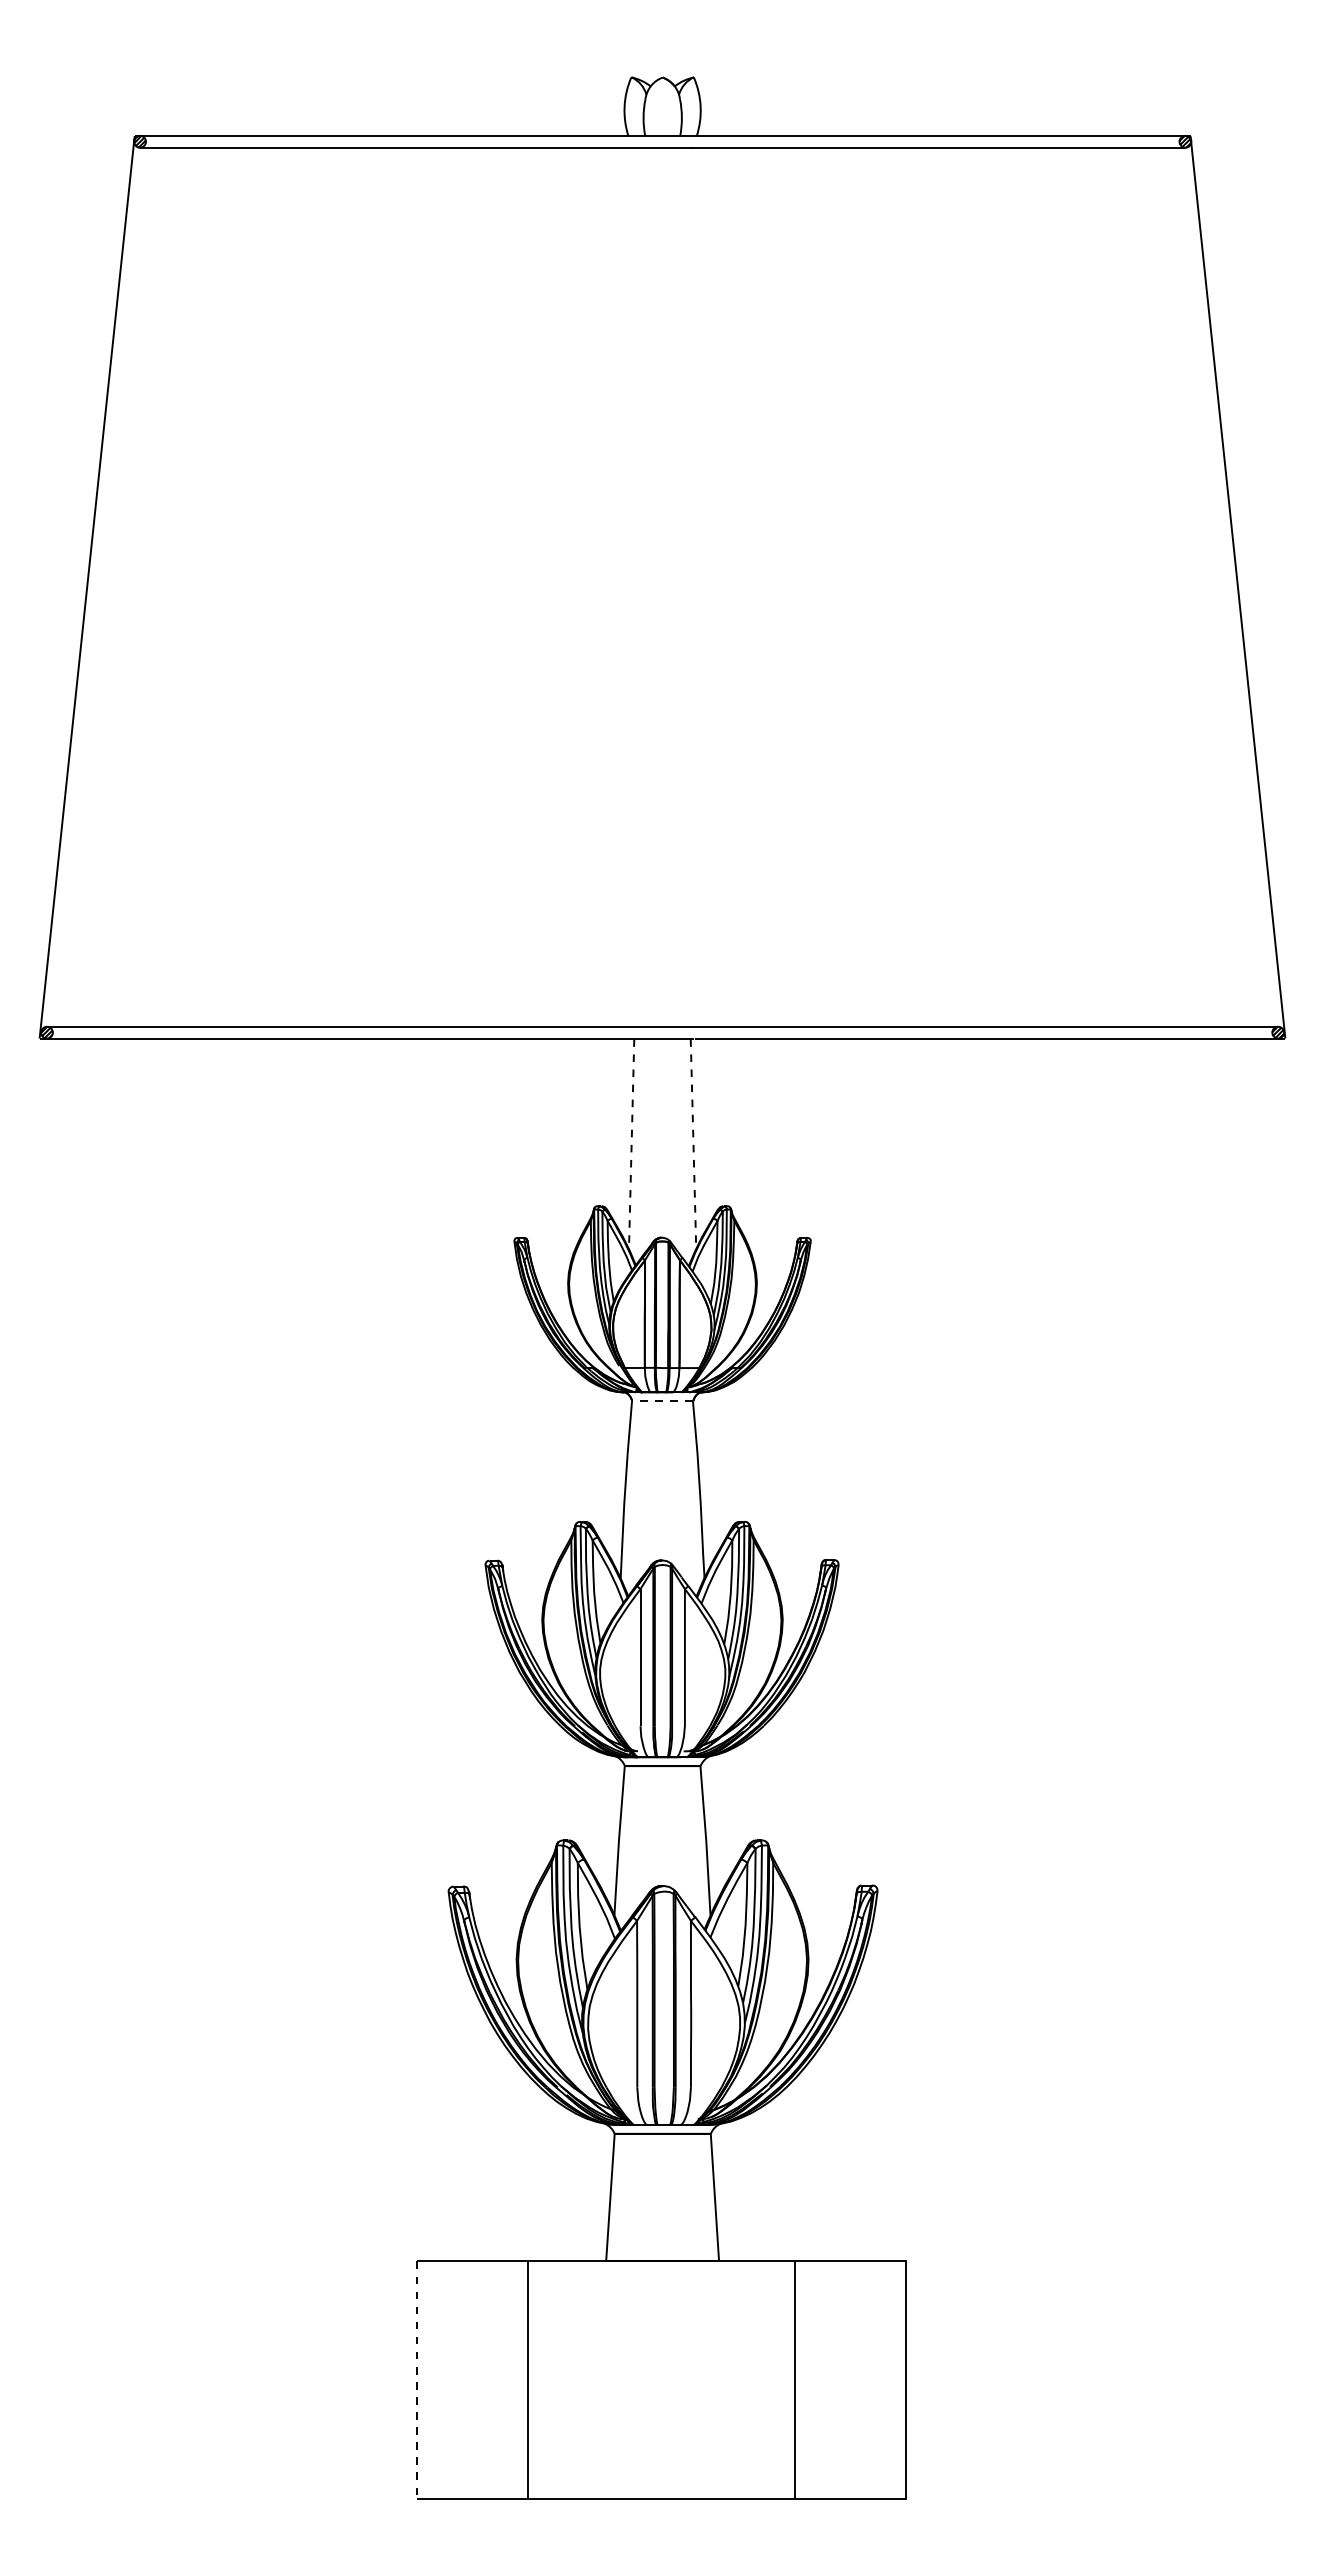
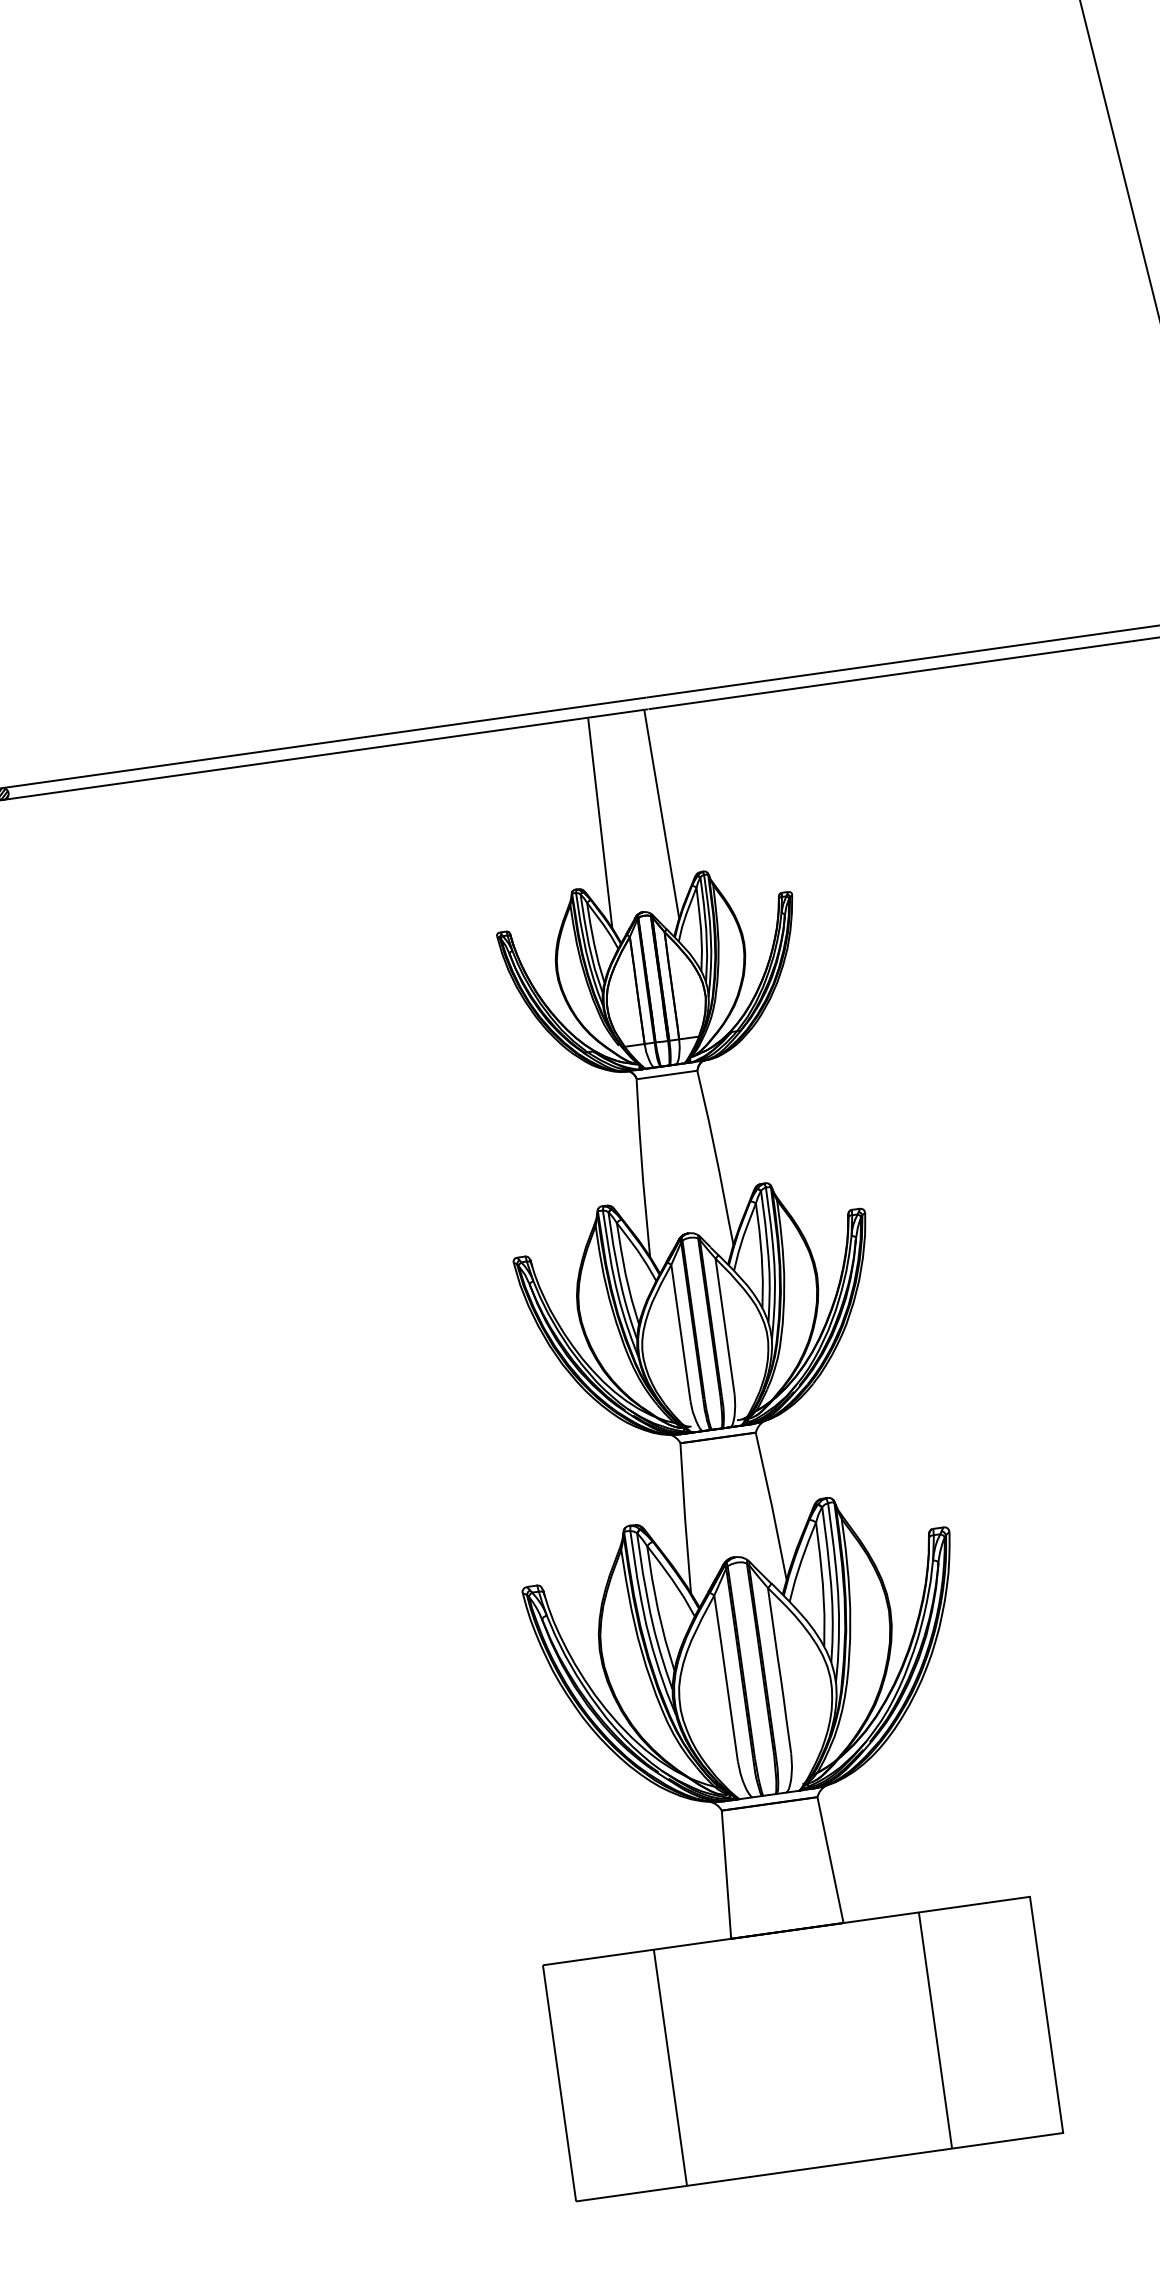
line: (631, 1144) -> (600, 823), dashed -> solid
line: (693, 1144) -> (661, 814), dashed -> solid
line: (662, 1401) -> (666, 1075), dashed -> solid
line: (417, 2380) -> (560, 2083), dashed -> solid

